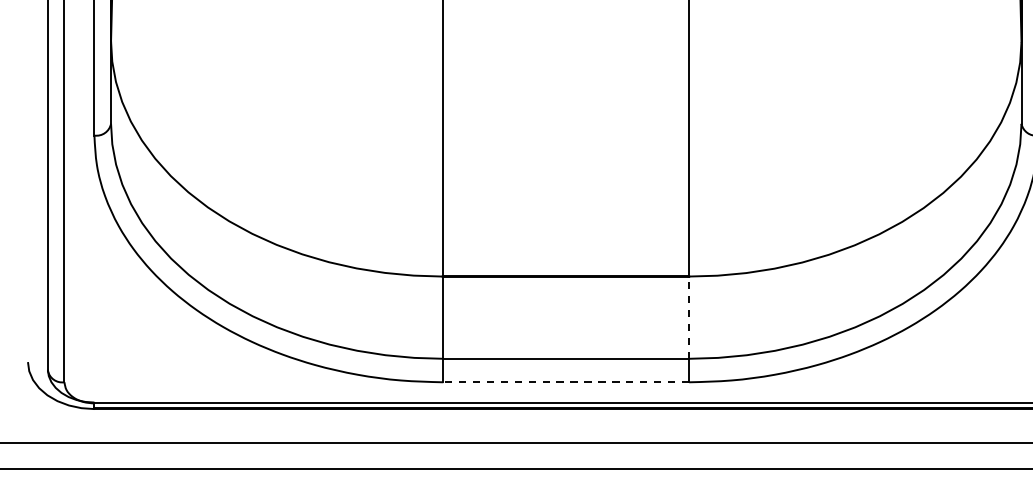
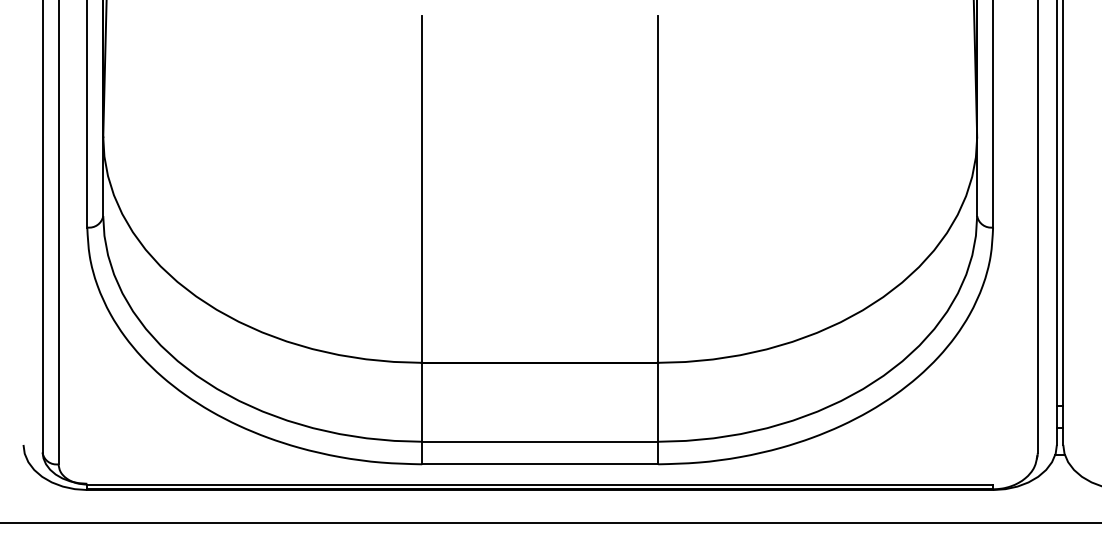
line: (689, 316) -> (658, 401), dashed -> solid
line: (565, 382) -> (539, 464), dashed -> solid

